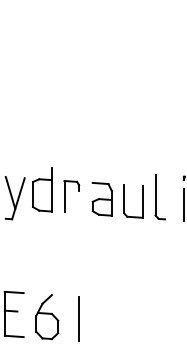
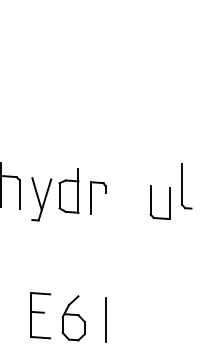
part: (159, 197) -> (186, 186), moved
part: (101, 199) -> (128, 200), removed

